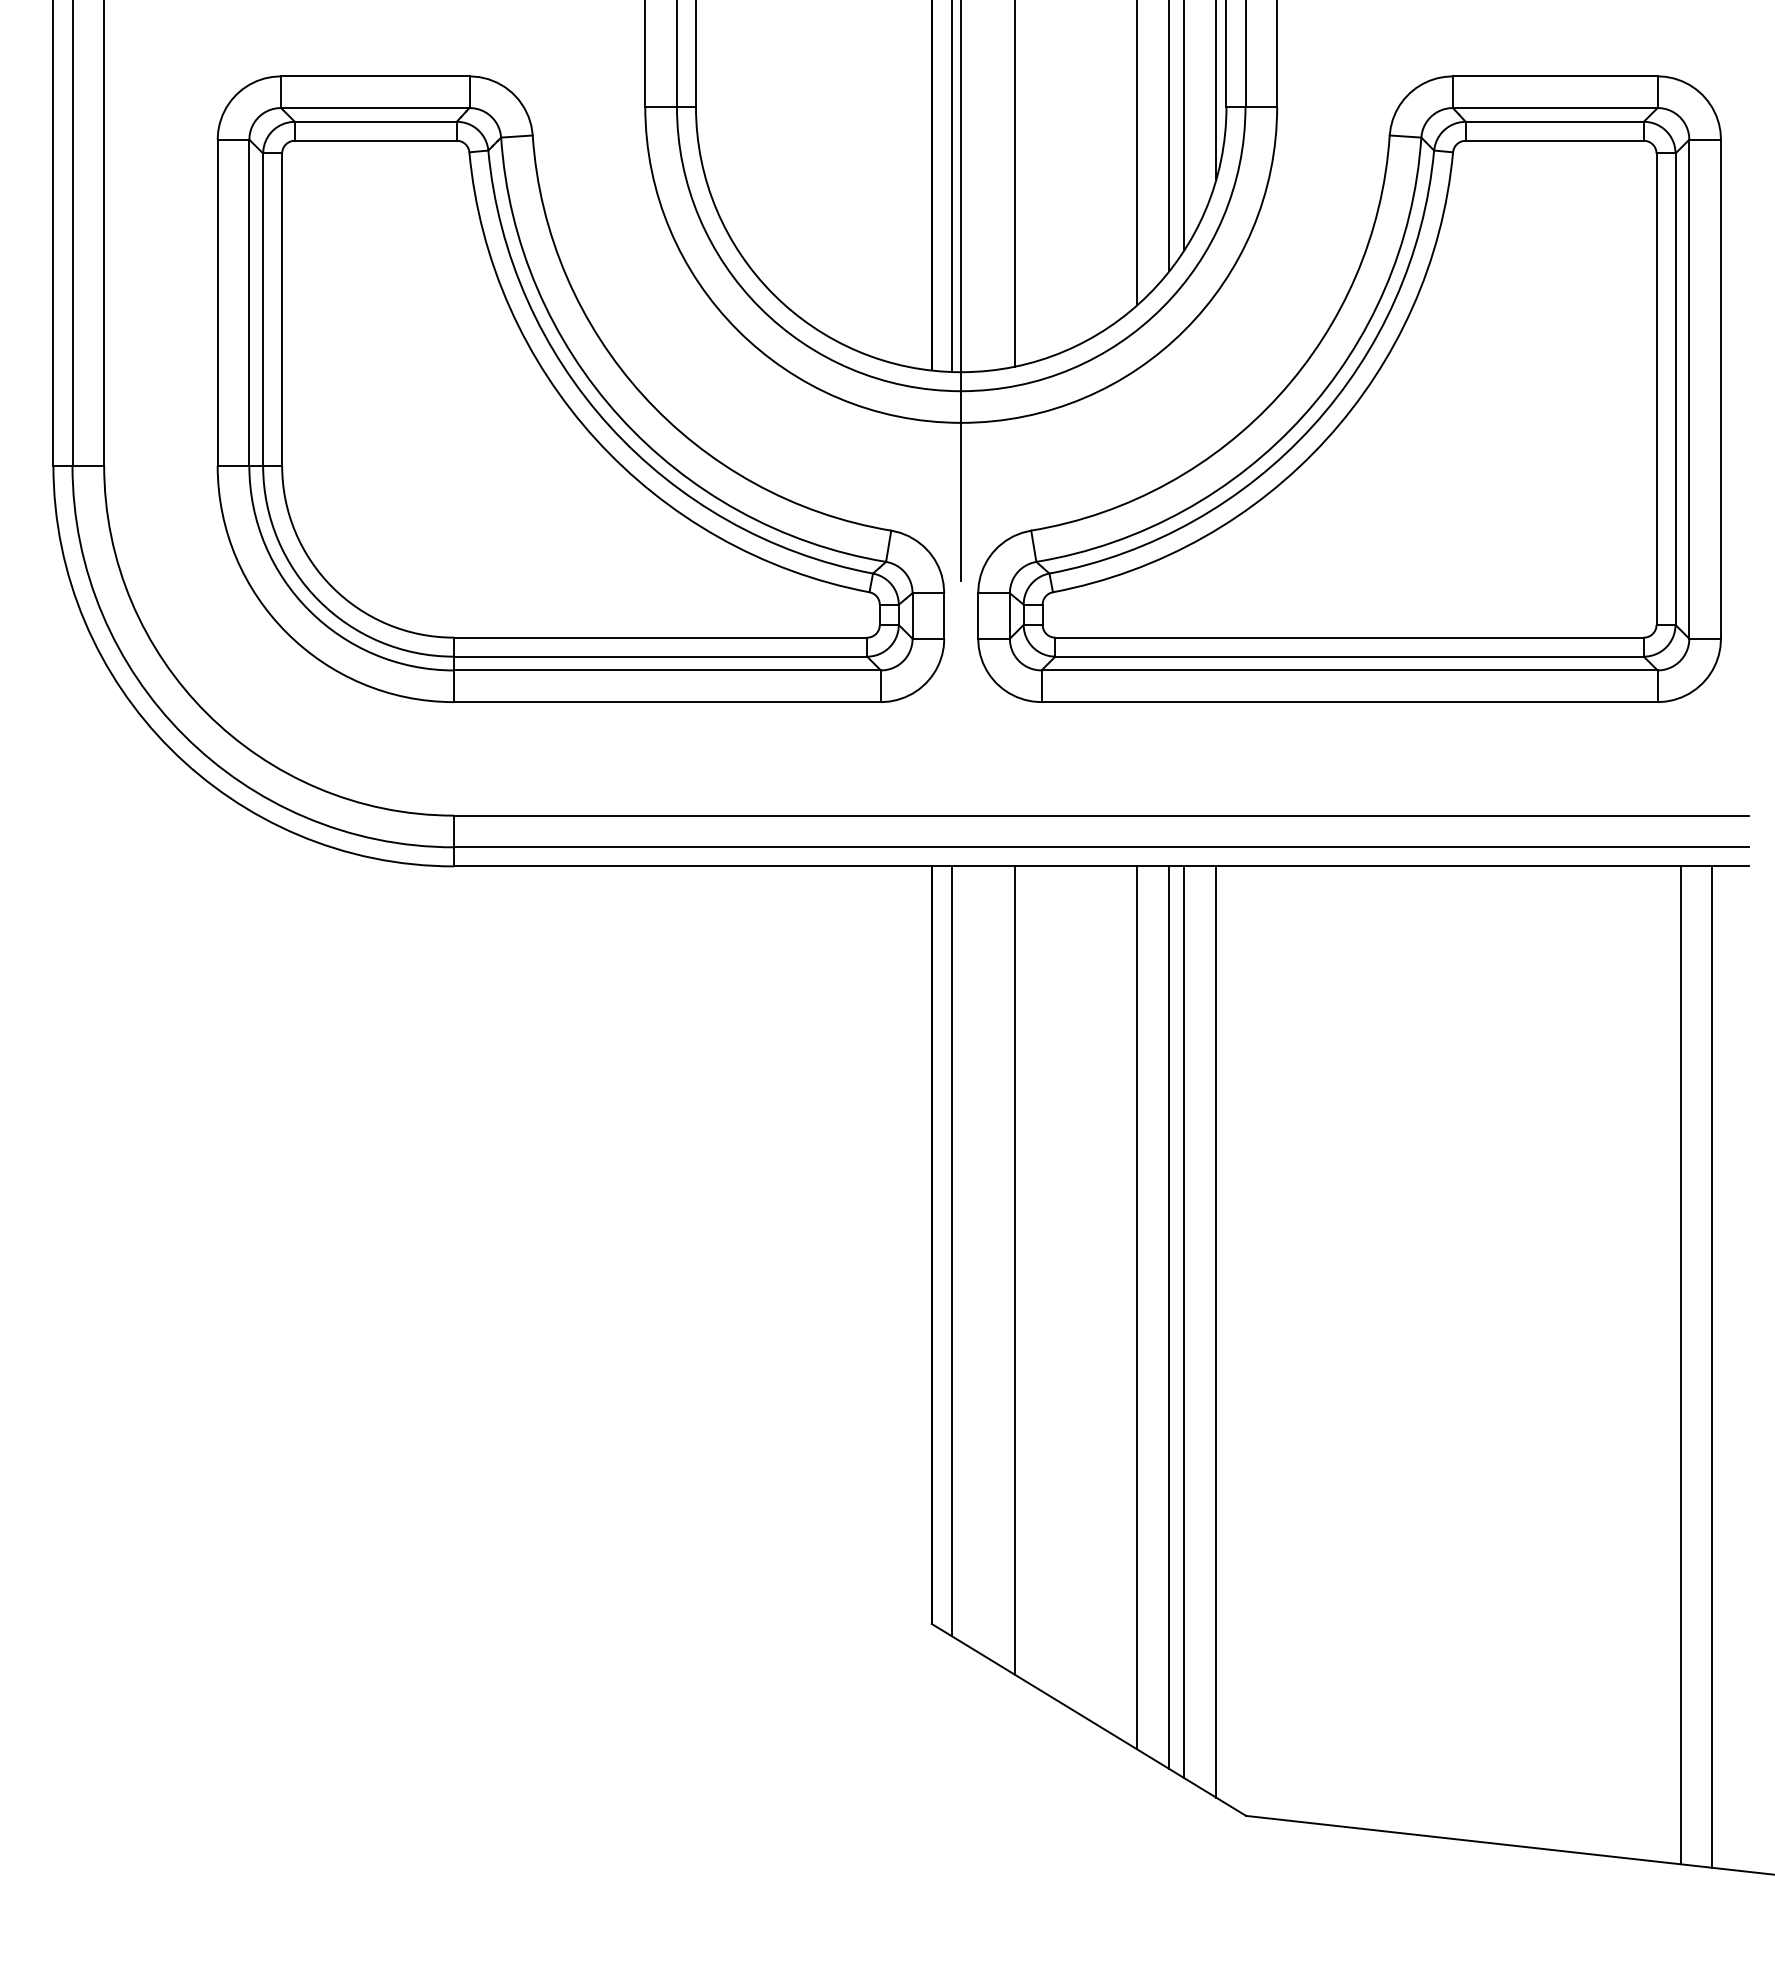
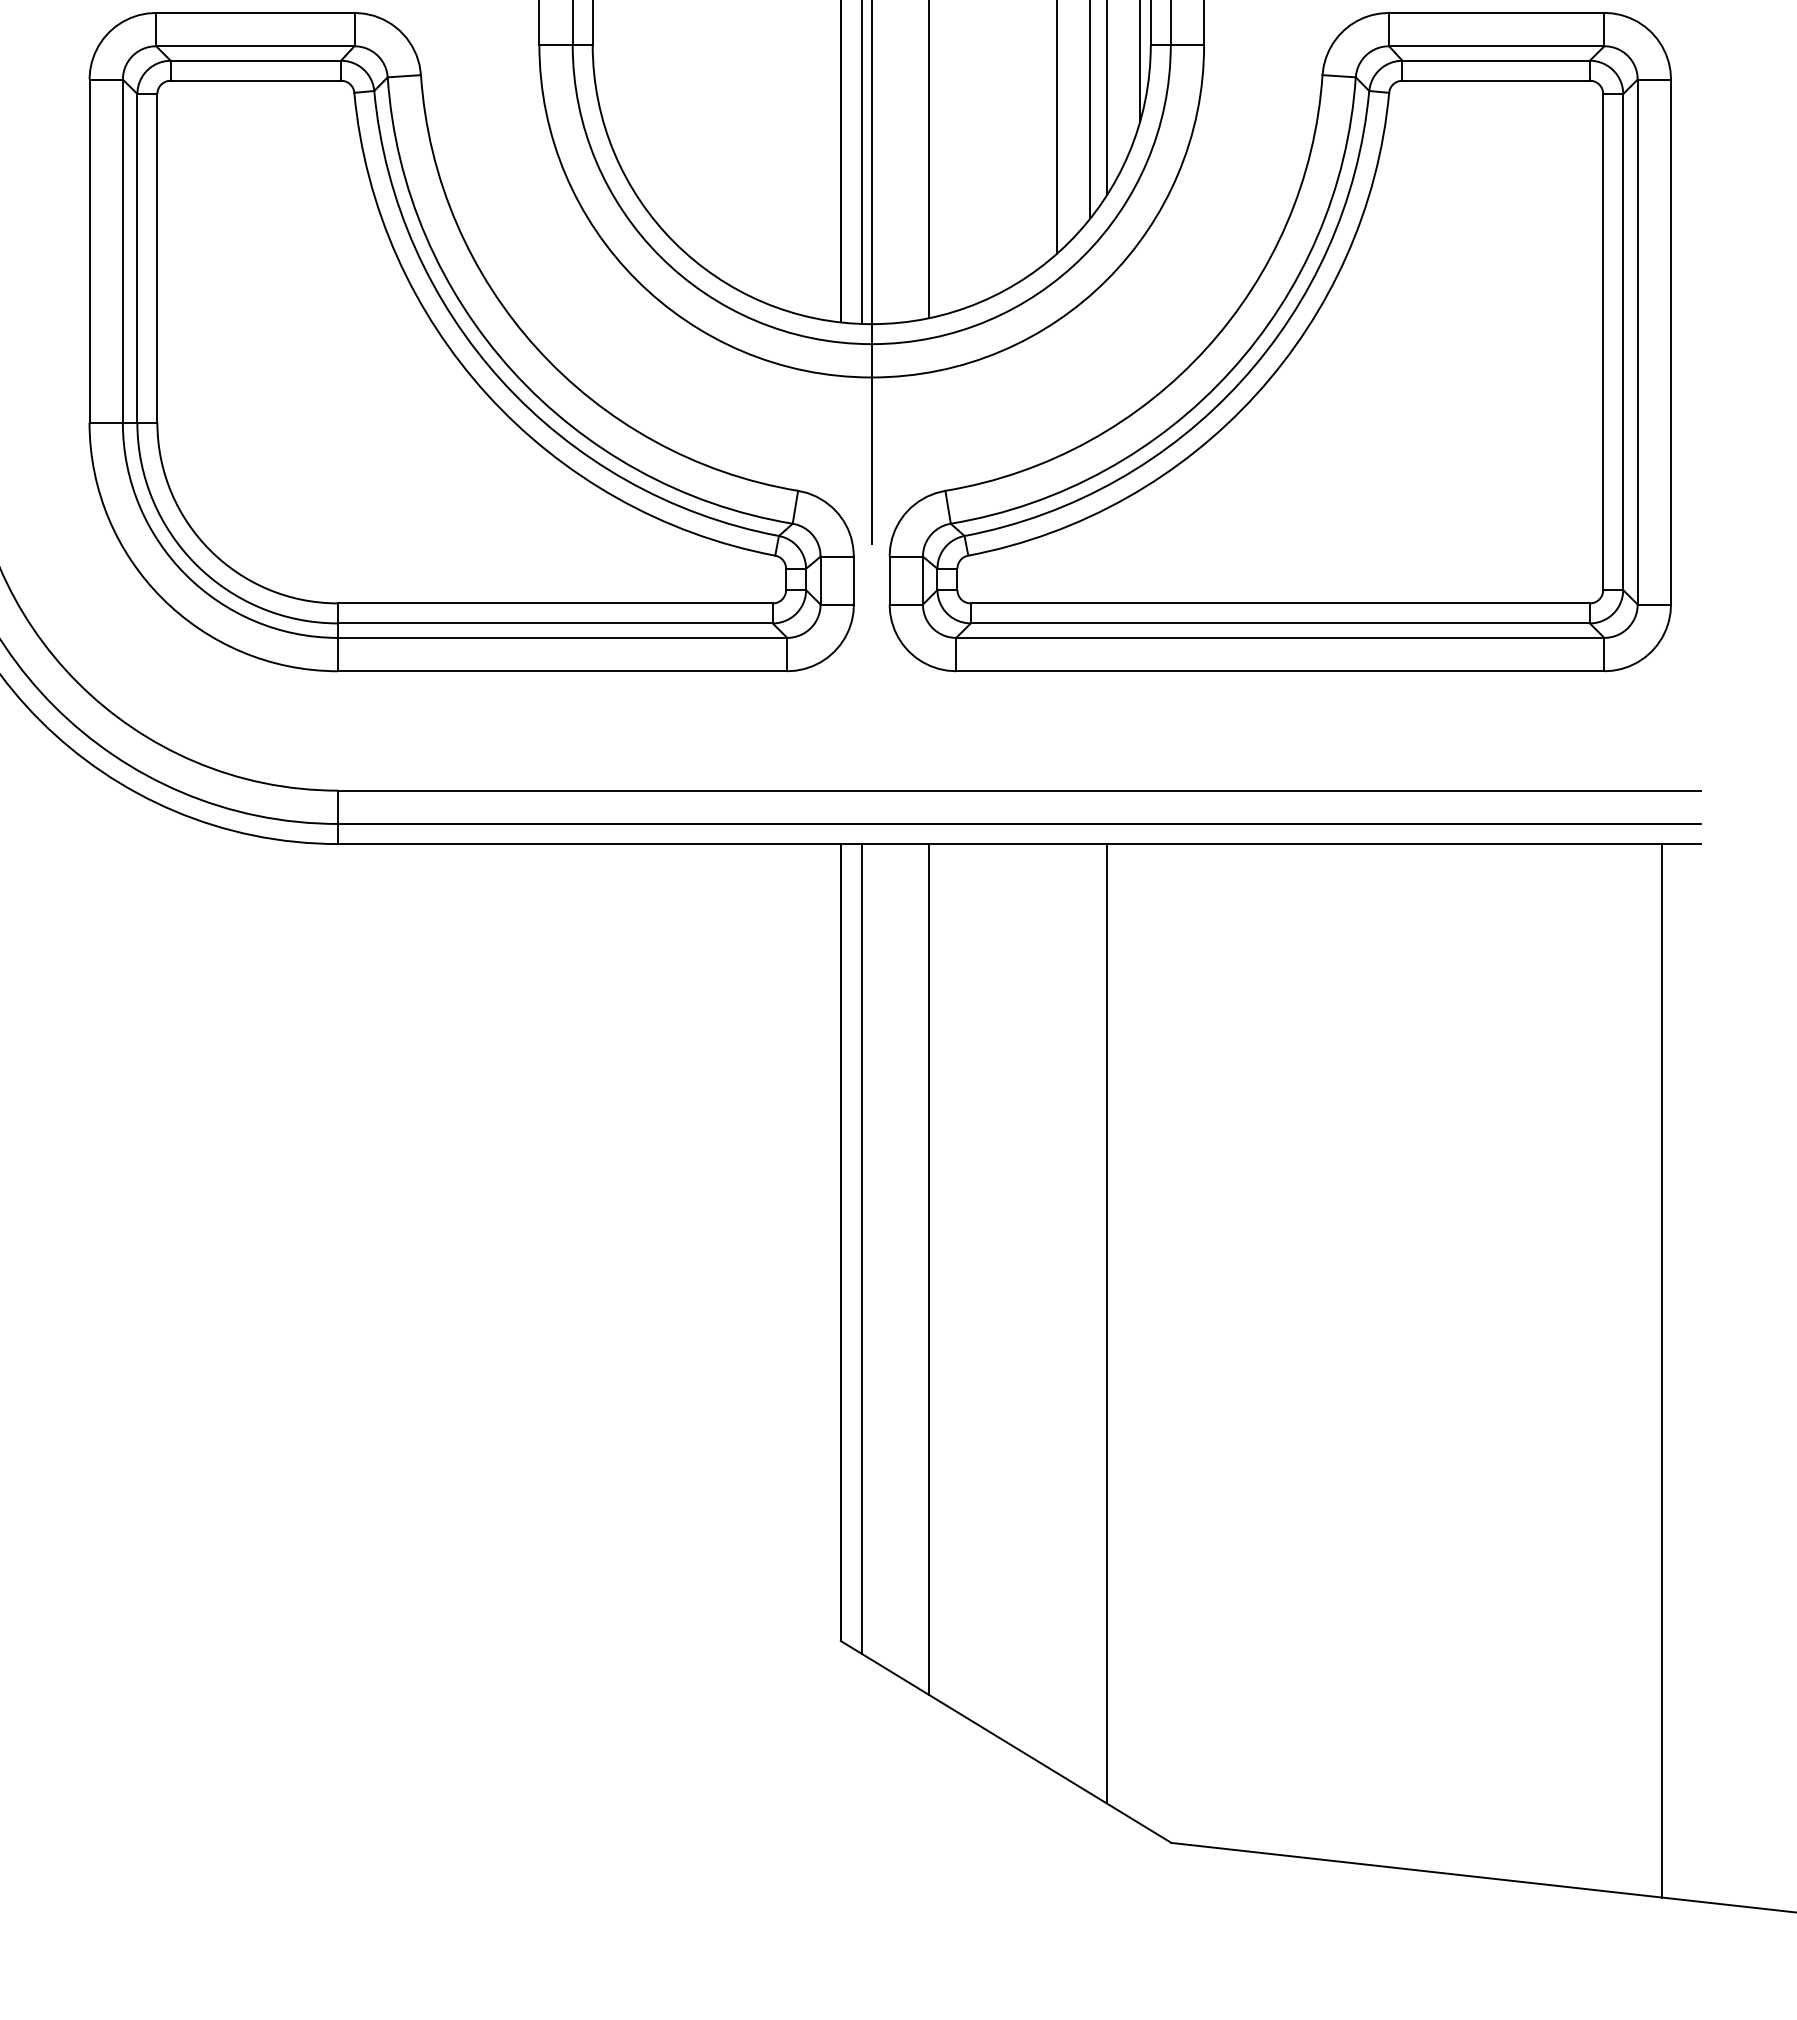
line: (1137, 1307) -> (1057, 1308), removed
line: (1168, 1317) -> (1089, 1318), removed
line: (1216, 1331) -> (1140, 1333), removed
line: (1680, 1365) -> (1628, 1369), removed

